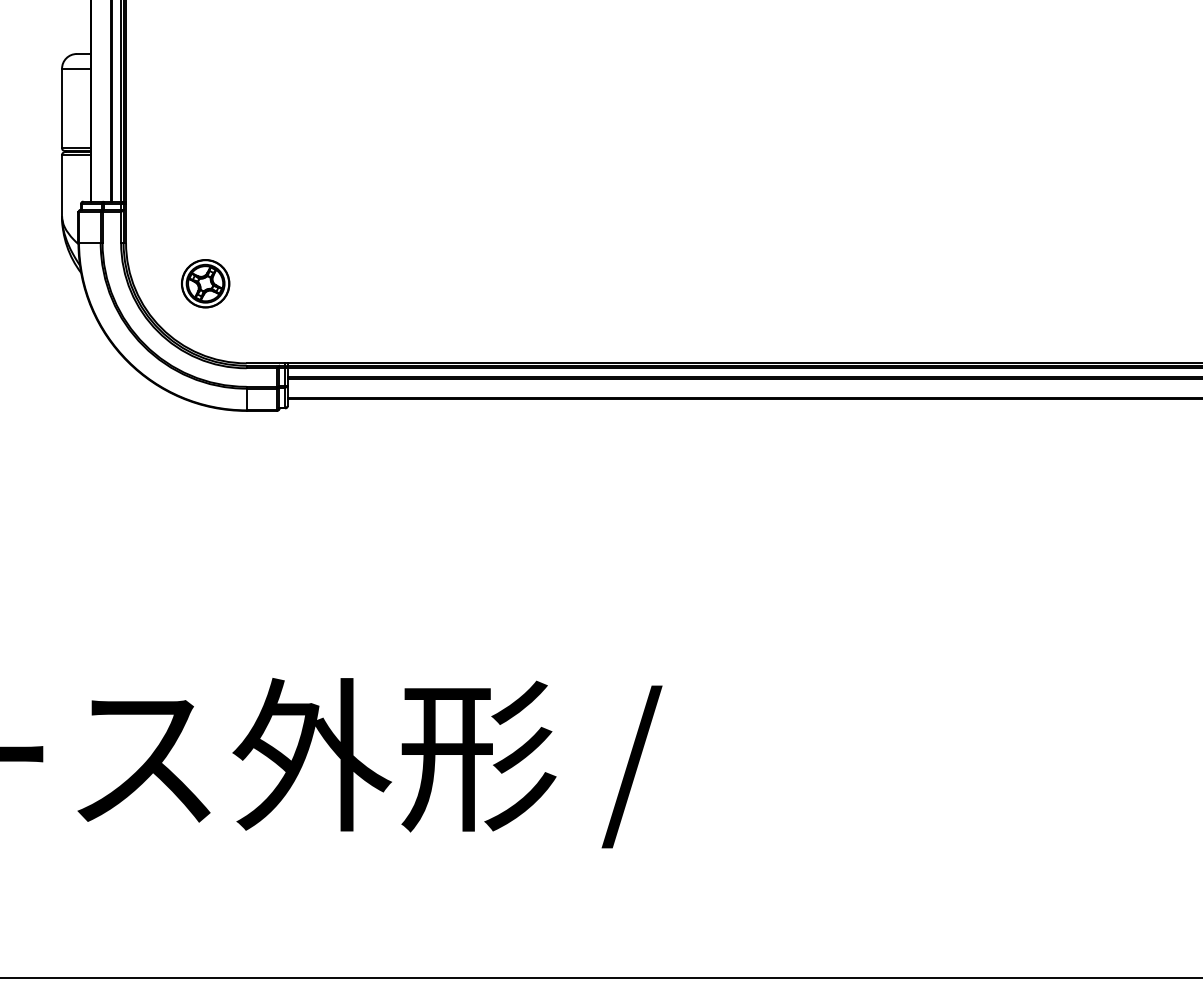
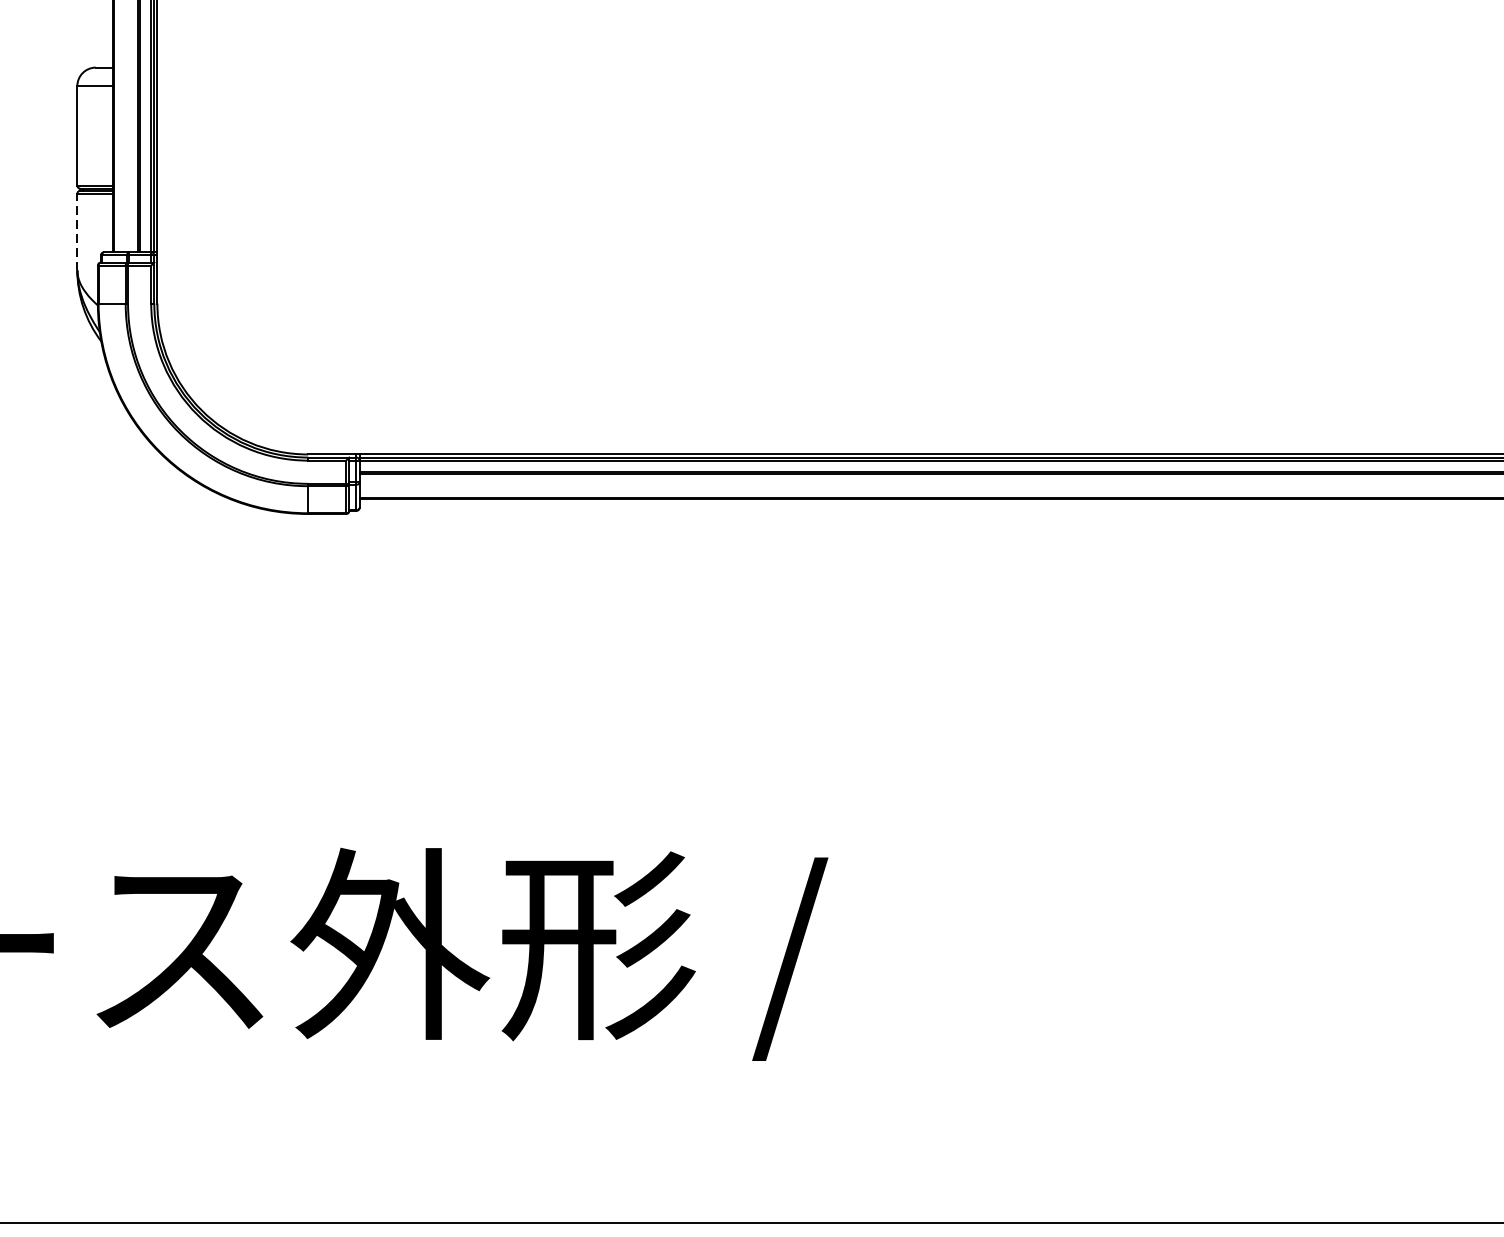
line: (62, 185) -> (77, 232), solid -> dashed
part: (205, 283) -> (256, 354), removed

